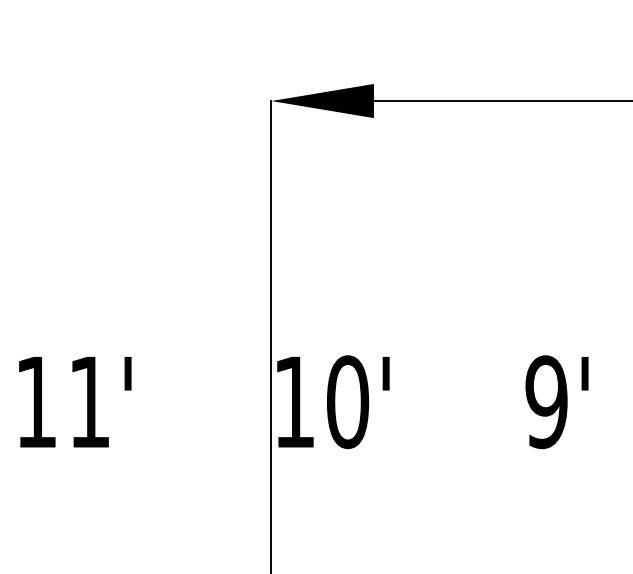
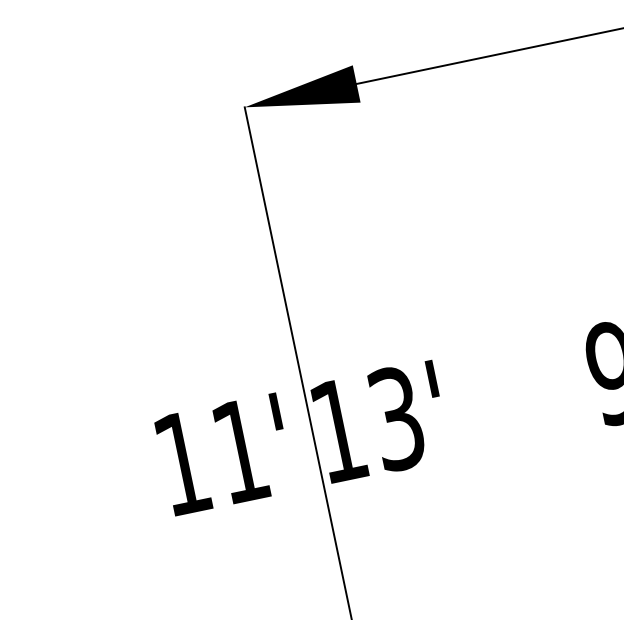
text: (75, 402) -> (225, 454), moved
text: (348, 402) -> (397, 418), 10' -> 13'

